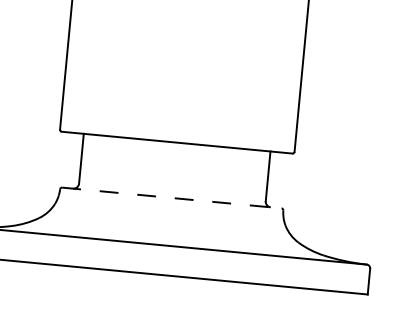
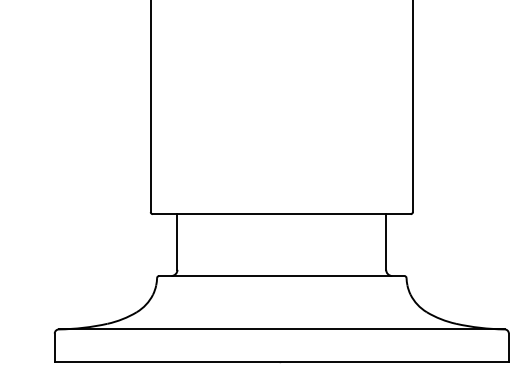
line: (171, 198) -> (281, 276), dashed -> solid

